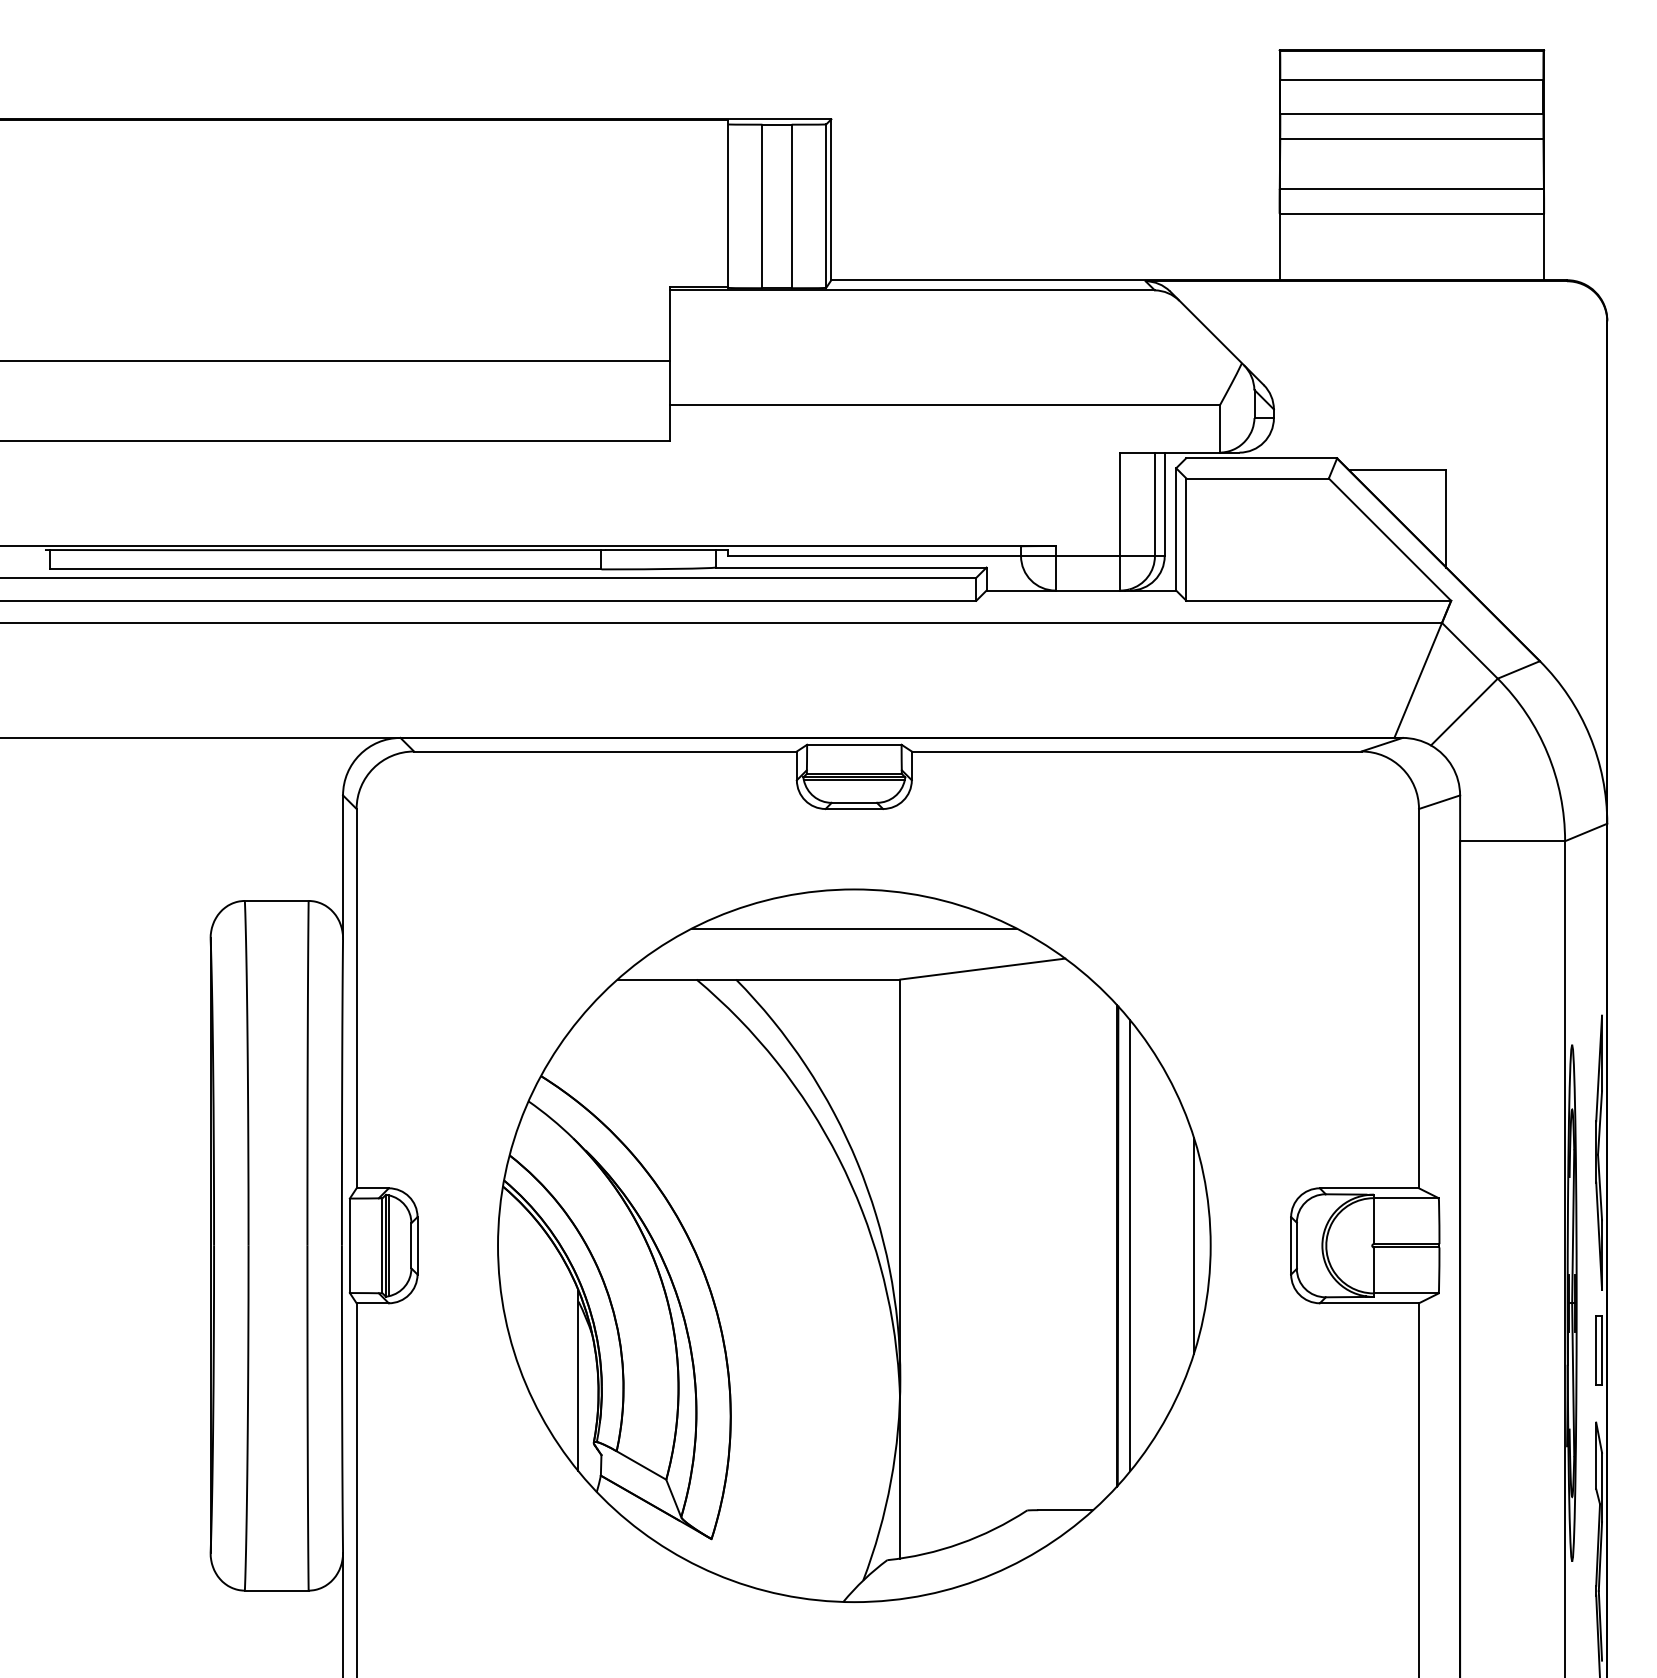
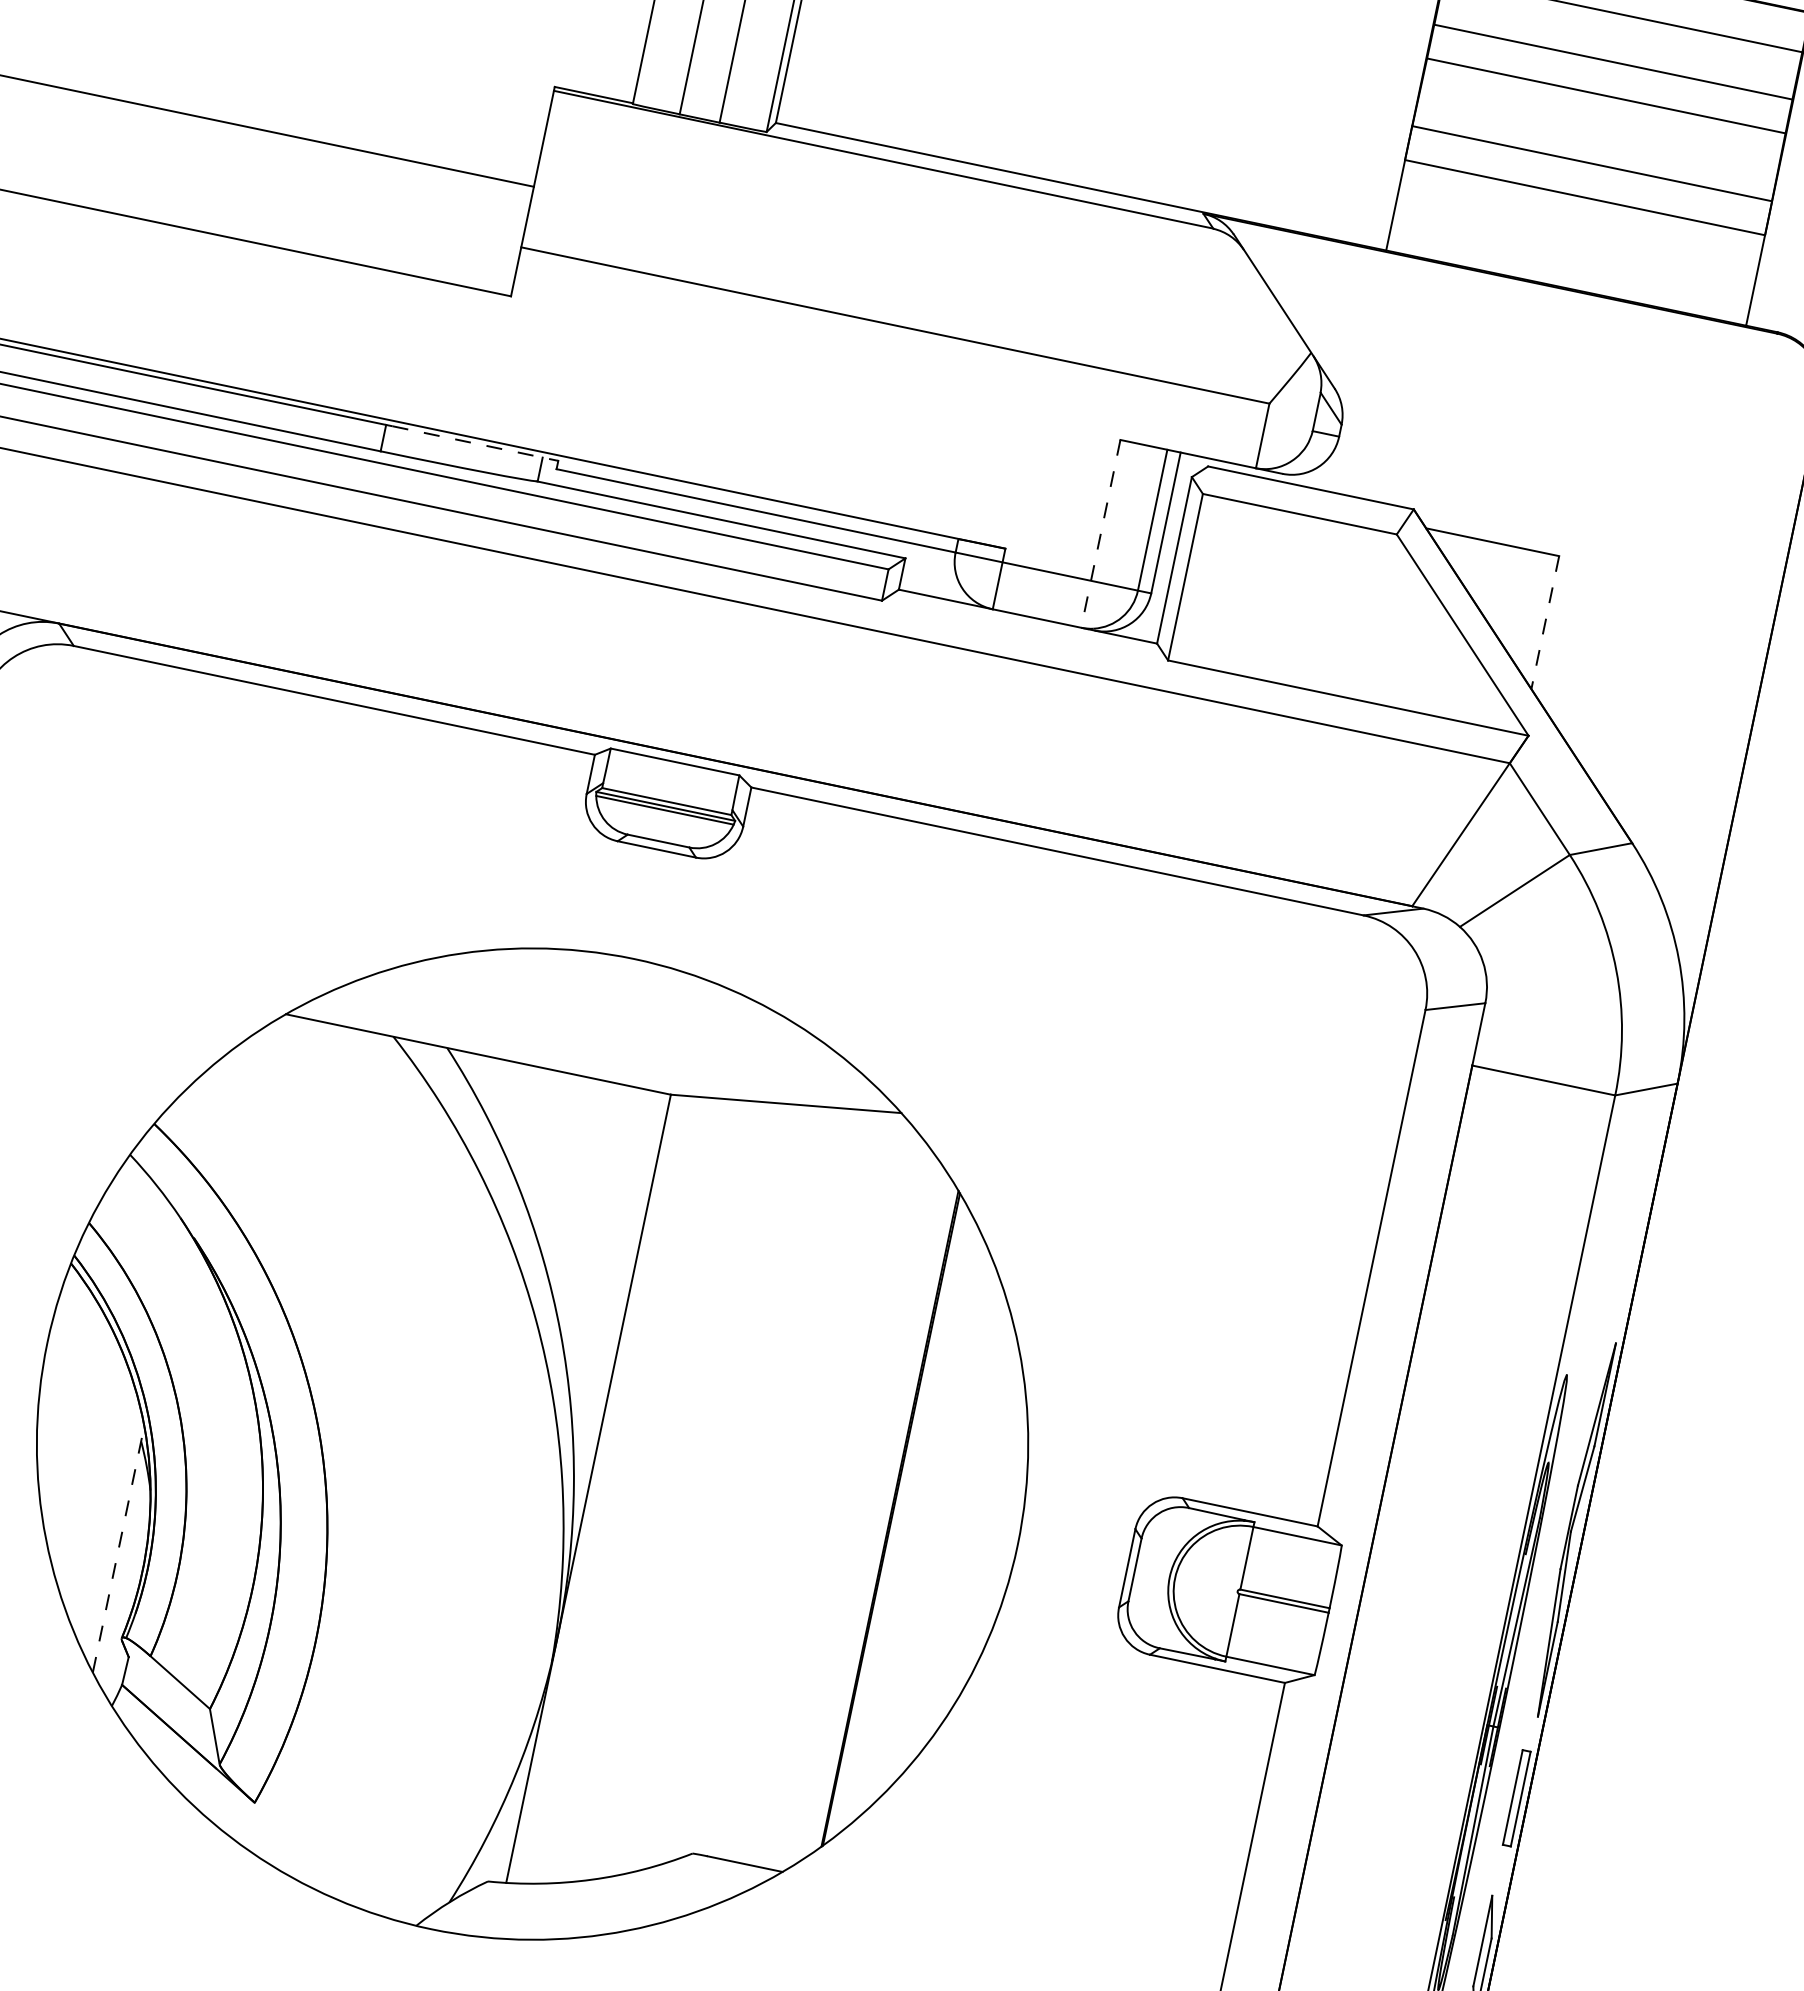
line: (1446, 518) -> (1545, 622), solid -> dashed
line: (1120, 521) -> (1100, 533), solid -> dashed
line: (667, 550) -> (475, 444), solid -> dashed
line: (853, 928) -> (621, 1011), removed
line: (1130, 1245) -> (908, 1522), removed
line: (1193, 1245) -> (994, 1540), removed
line: (578, 1380) -> (118, 1549), solid -> dashed

